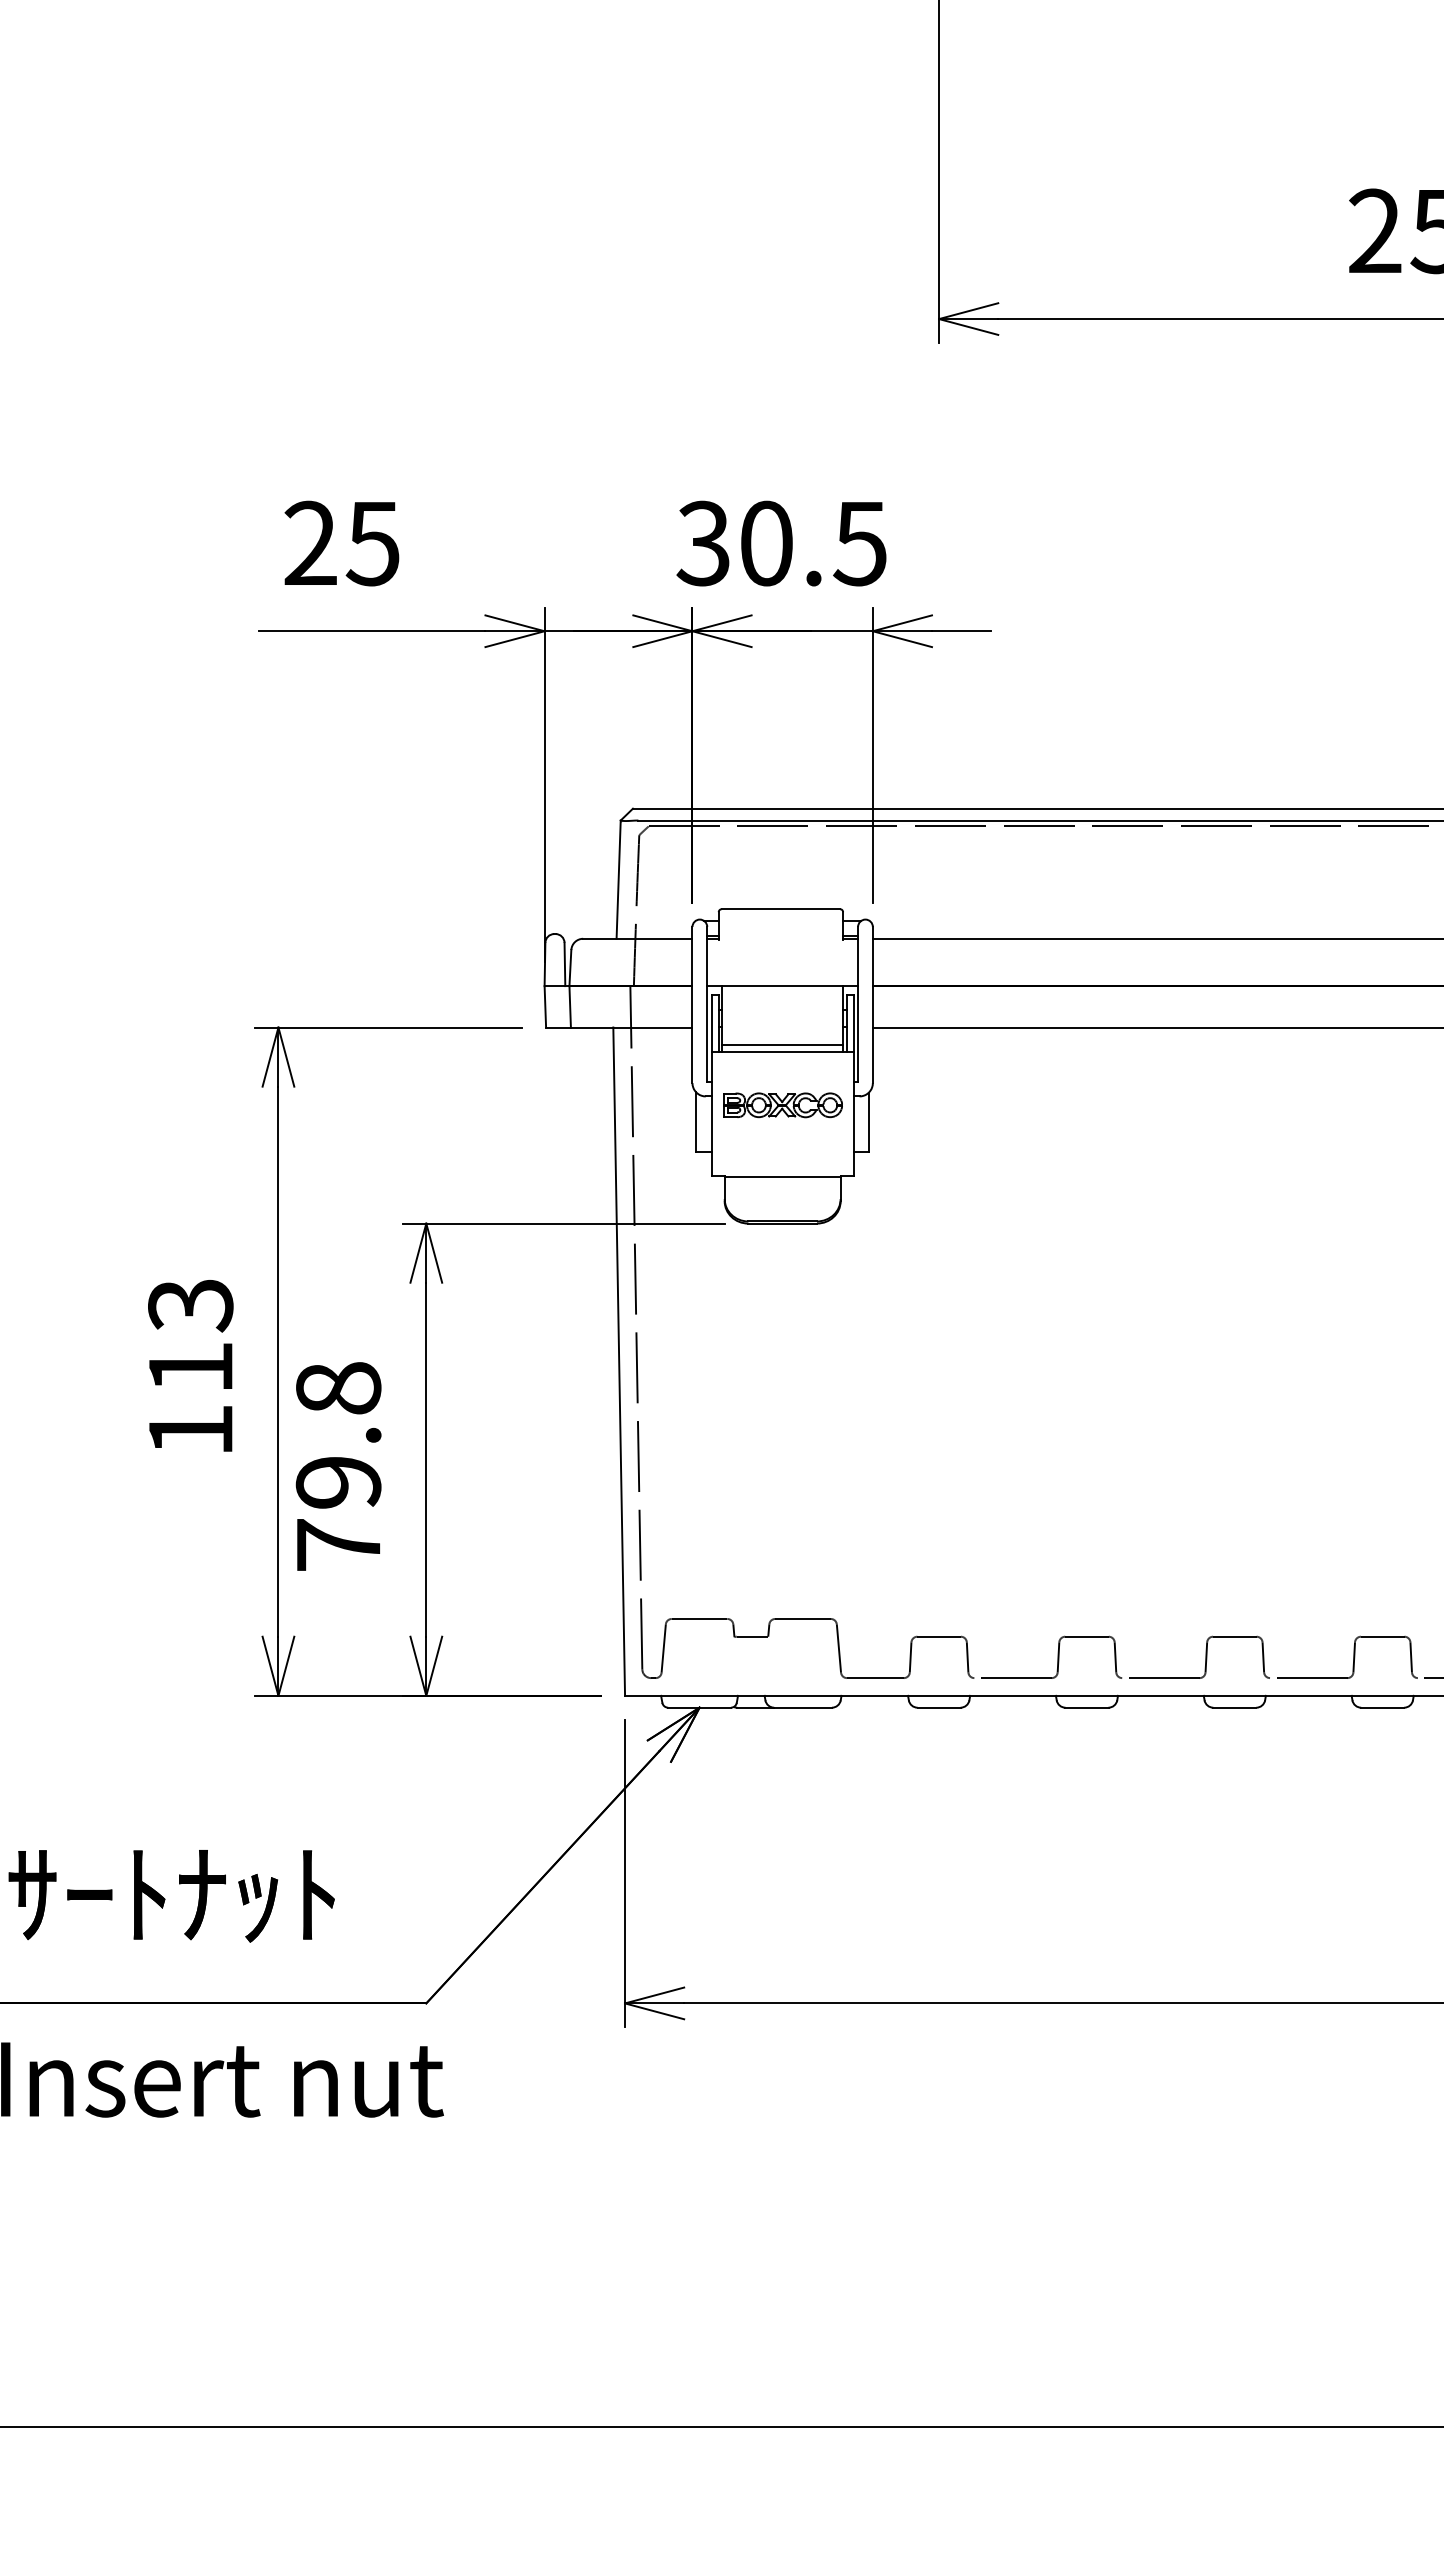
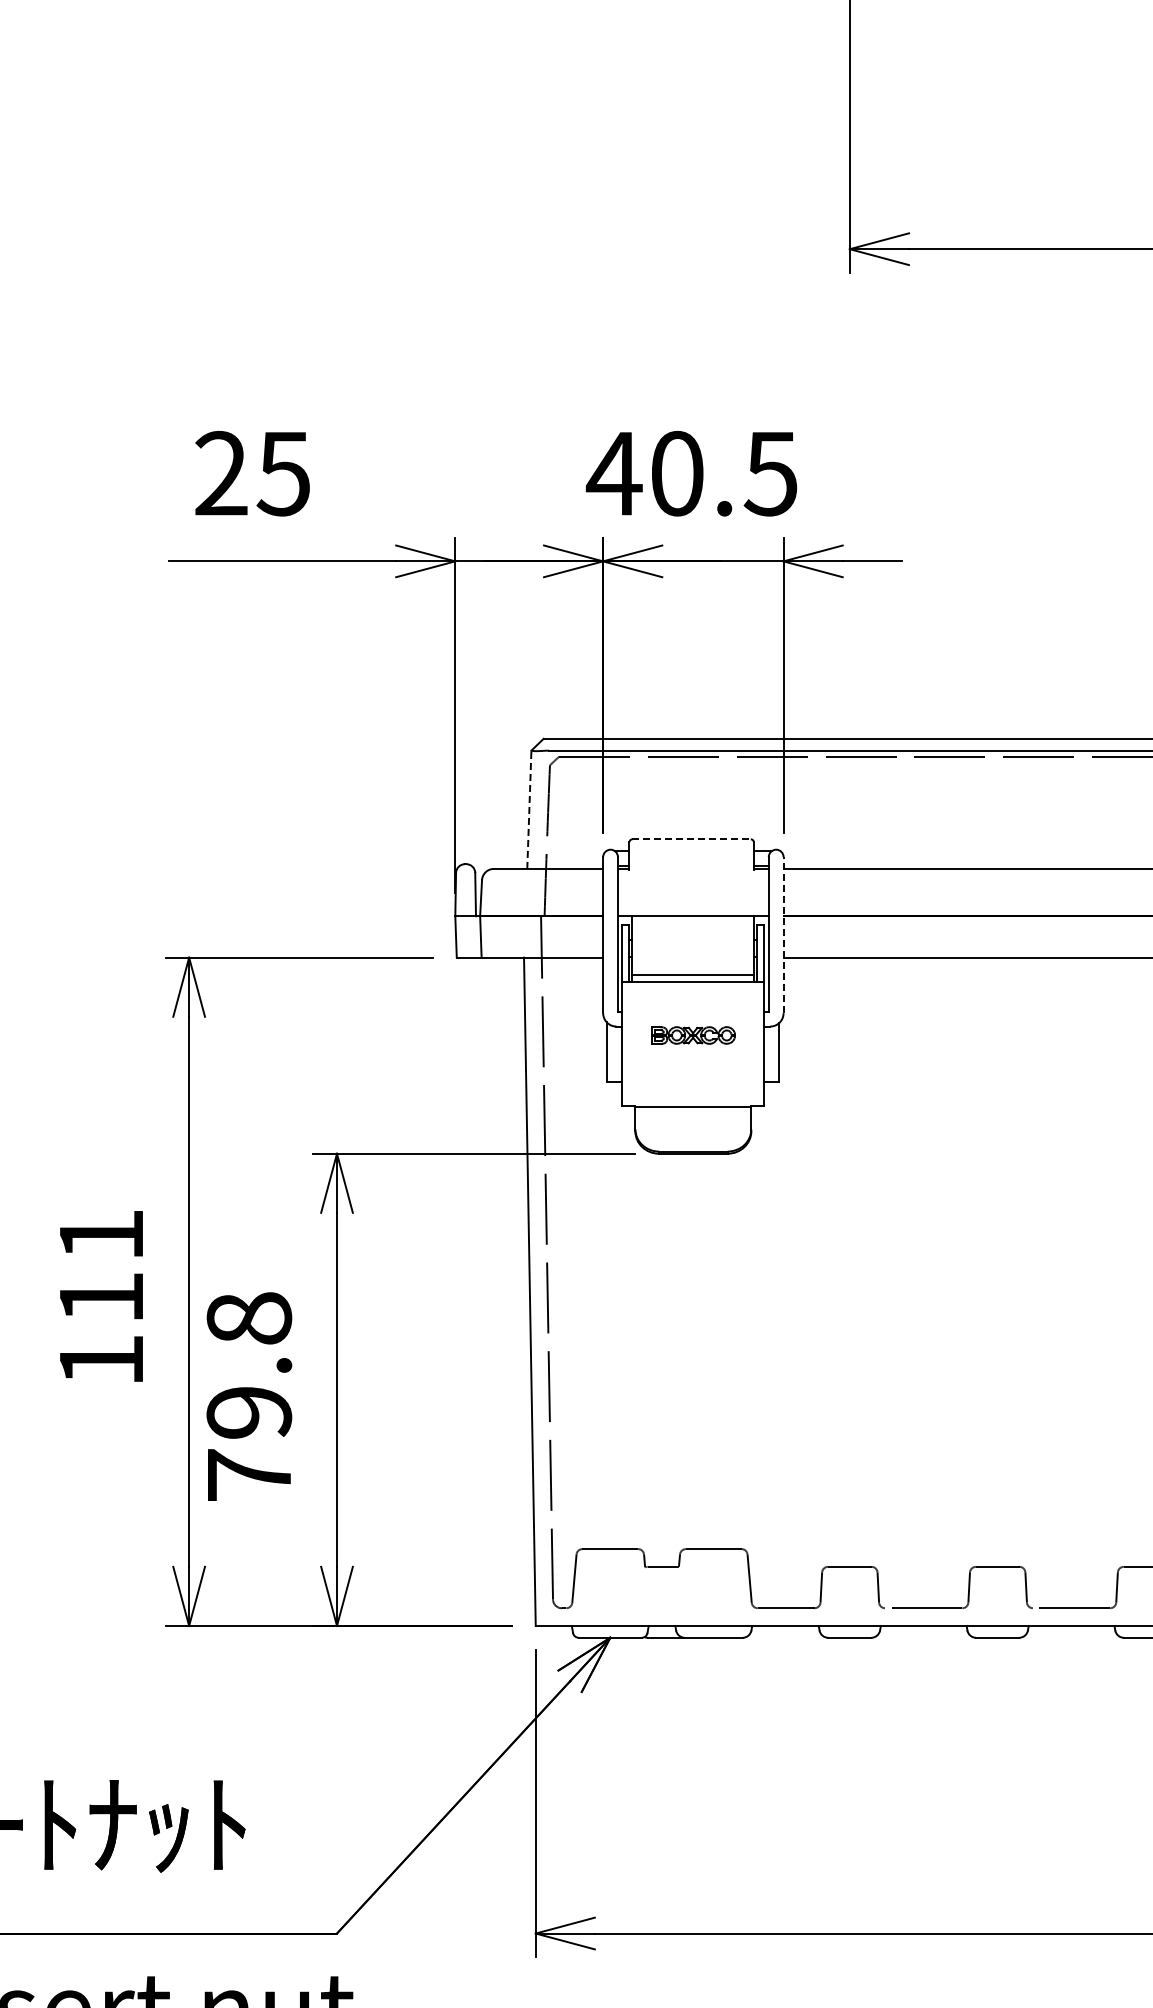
text: (703, 543) -> (614, 473), 30.5 -> 40.5
line: (618, 879) -> (529, 809), solid -> dashed
line: (781, 909) -> (692, 839), solid -> dashed
line: (872, 1004) -> (783, 934), solid -> dashed
part: (782, 1105) -> (693, 1035), size x0.7
text: (190, 1306) -> (101, 1236), 113 -> 111

